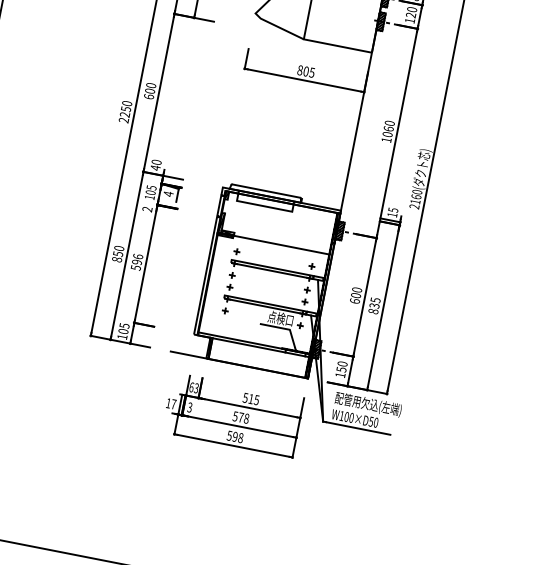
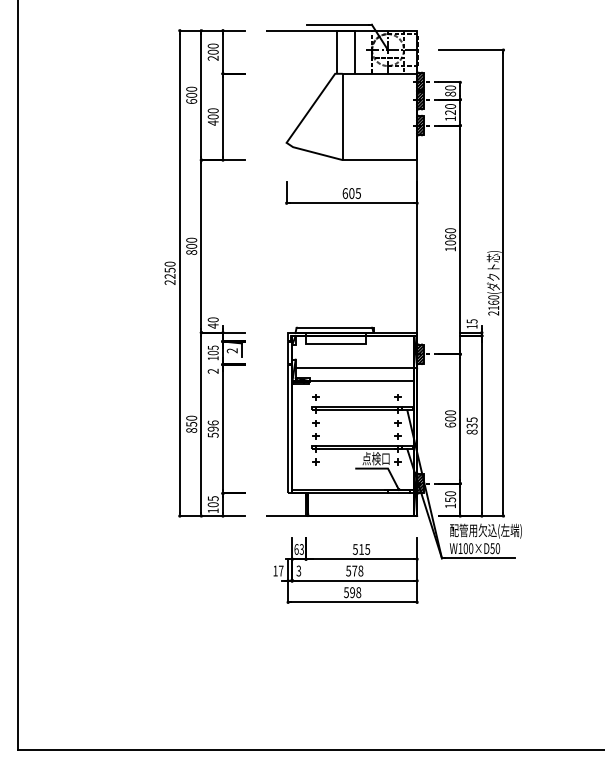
text: (299, 70) -> (344, 193), 805 -> 605
text: (148, 96) -> (191, 252), 600 -> 800
text: (167, 193) -> (231, 350), 4 -> 2
line: (277, 232) -> (354, 368), added

